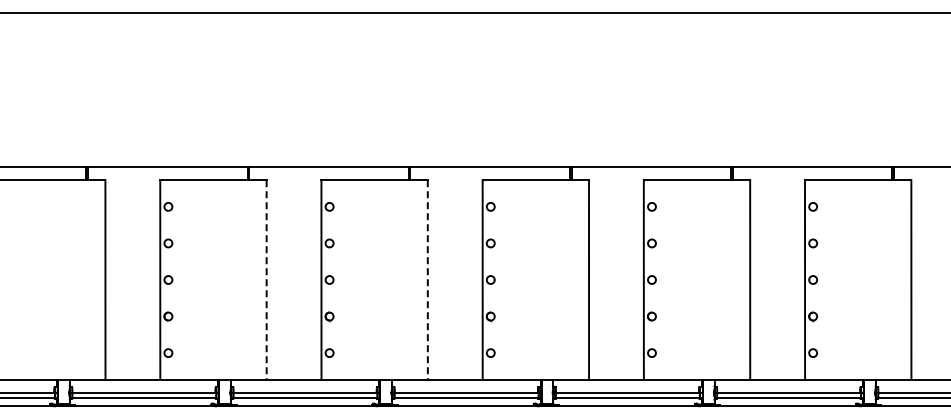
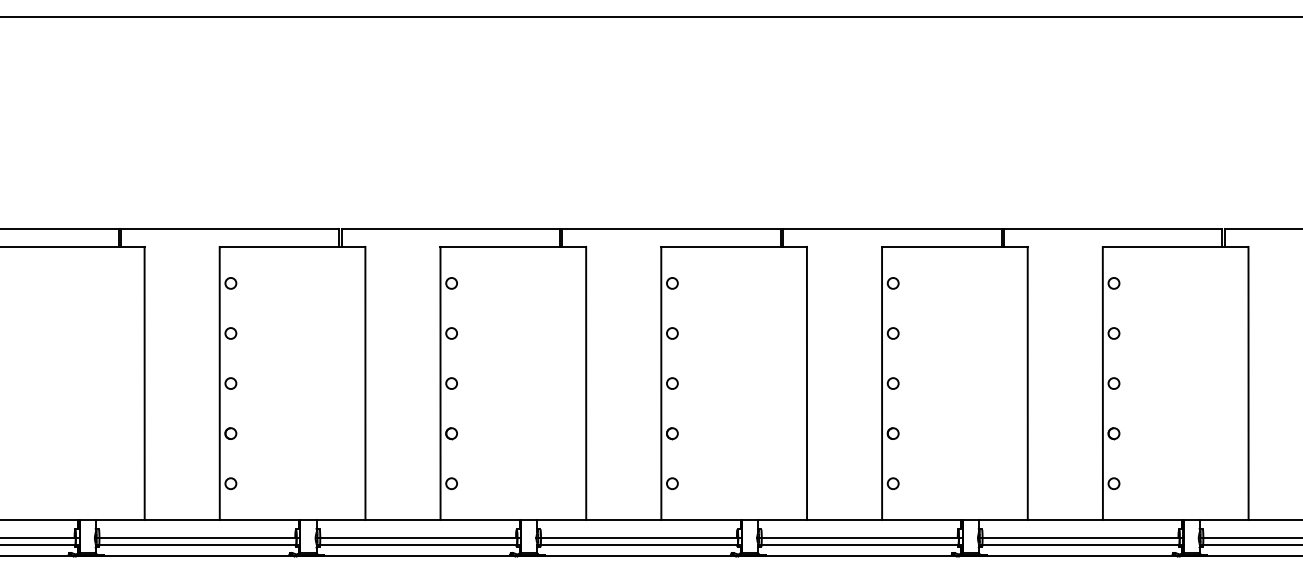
line: (266, 279) -> (365, 382), dashed -> solid
line: (427, 279) -> (585, 382), dashed -> solid

